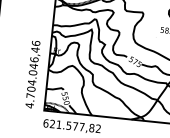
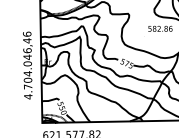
text: (32, 74) -> (27, 65), moved

